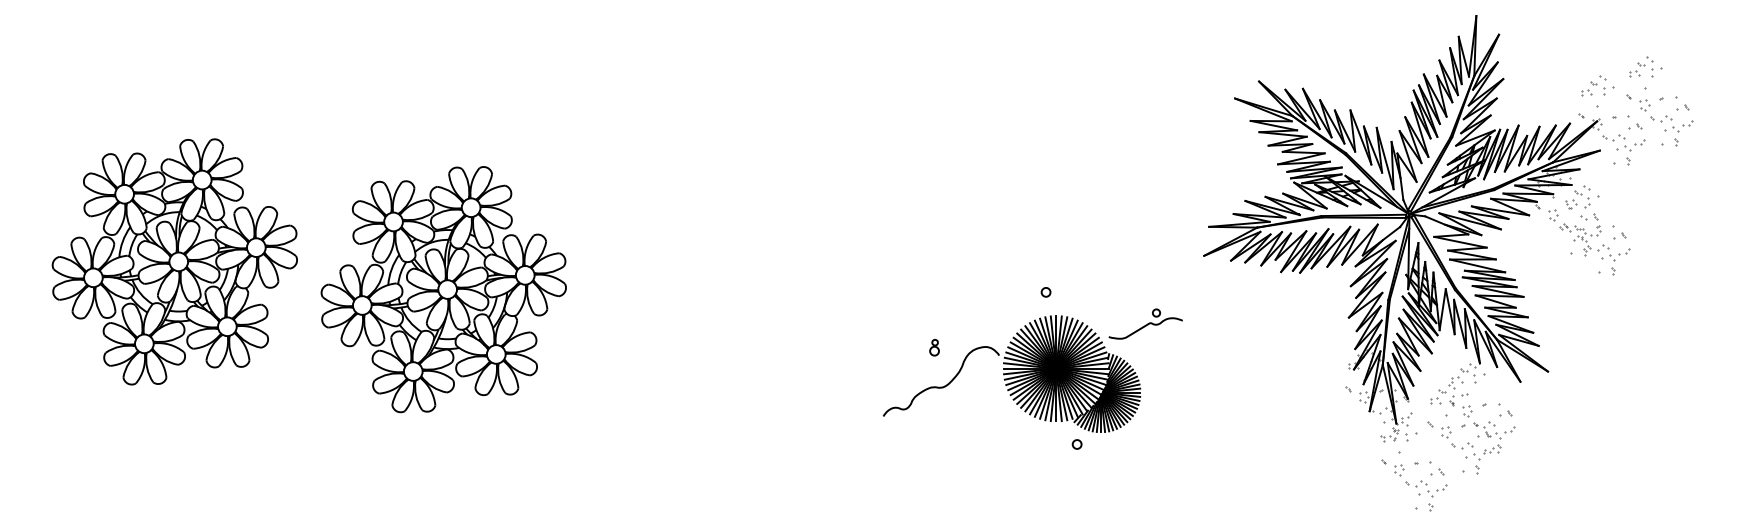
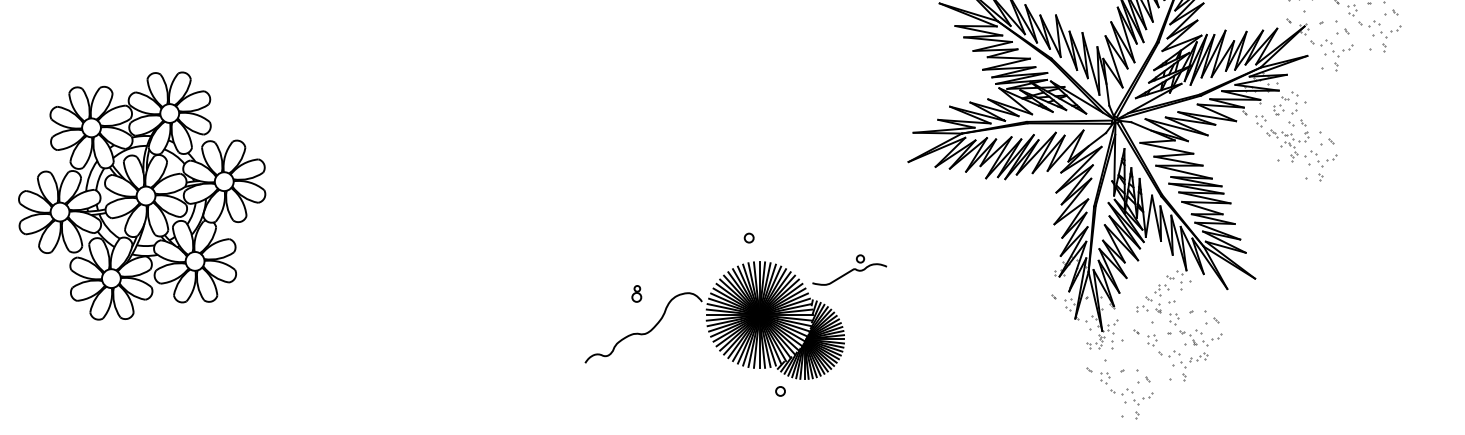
part: (1032, 368) -> (735, 314), moved

